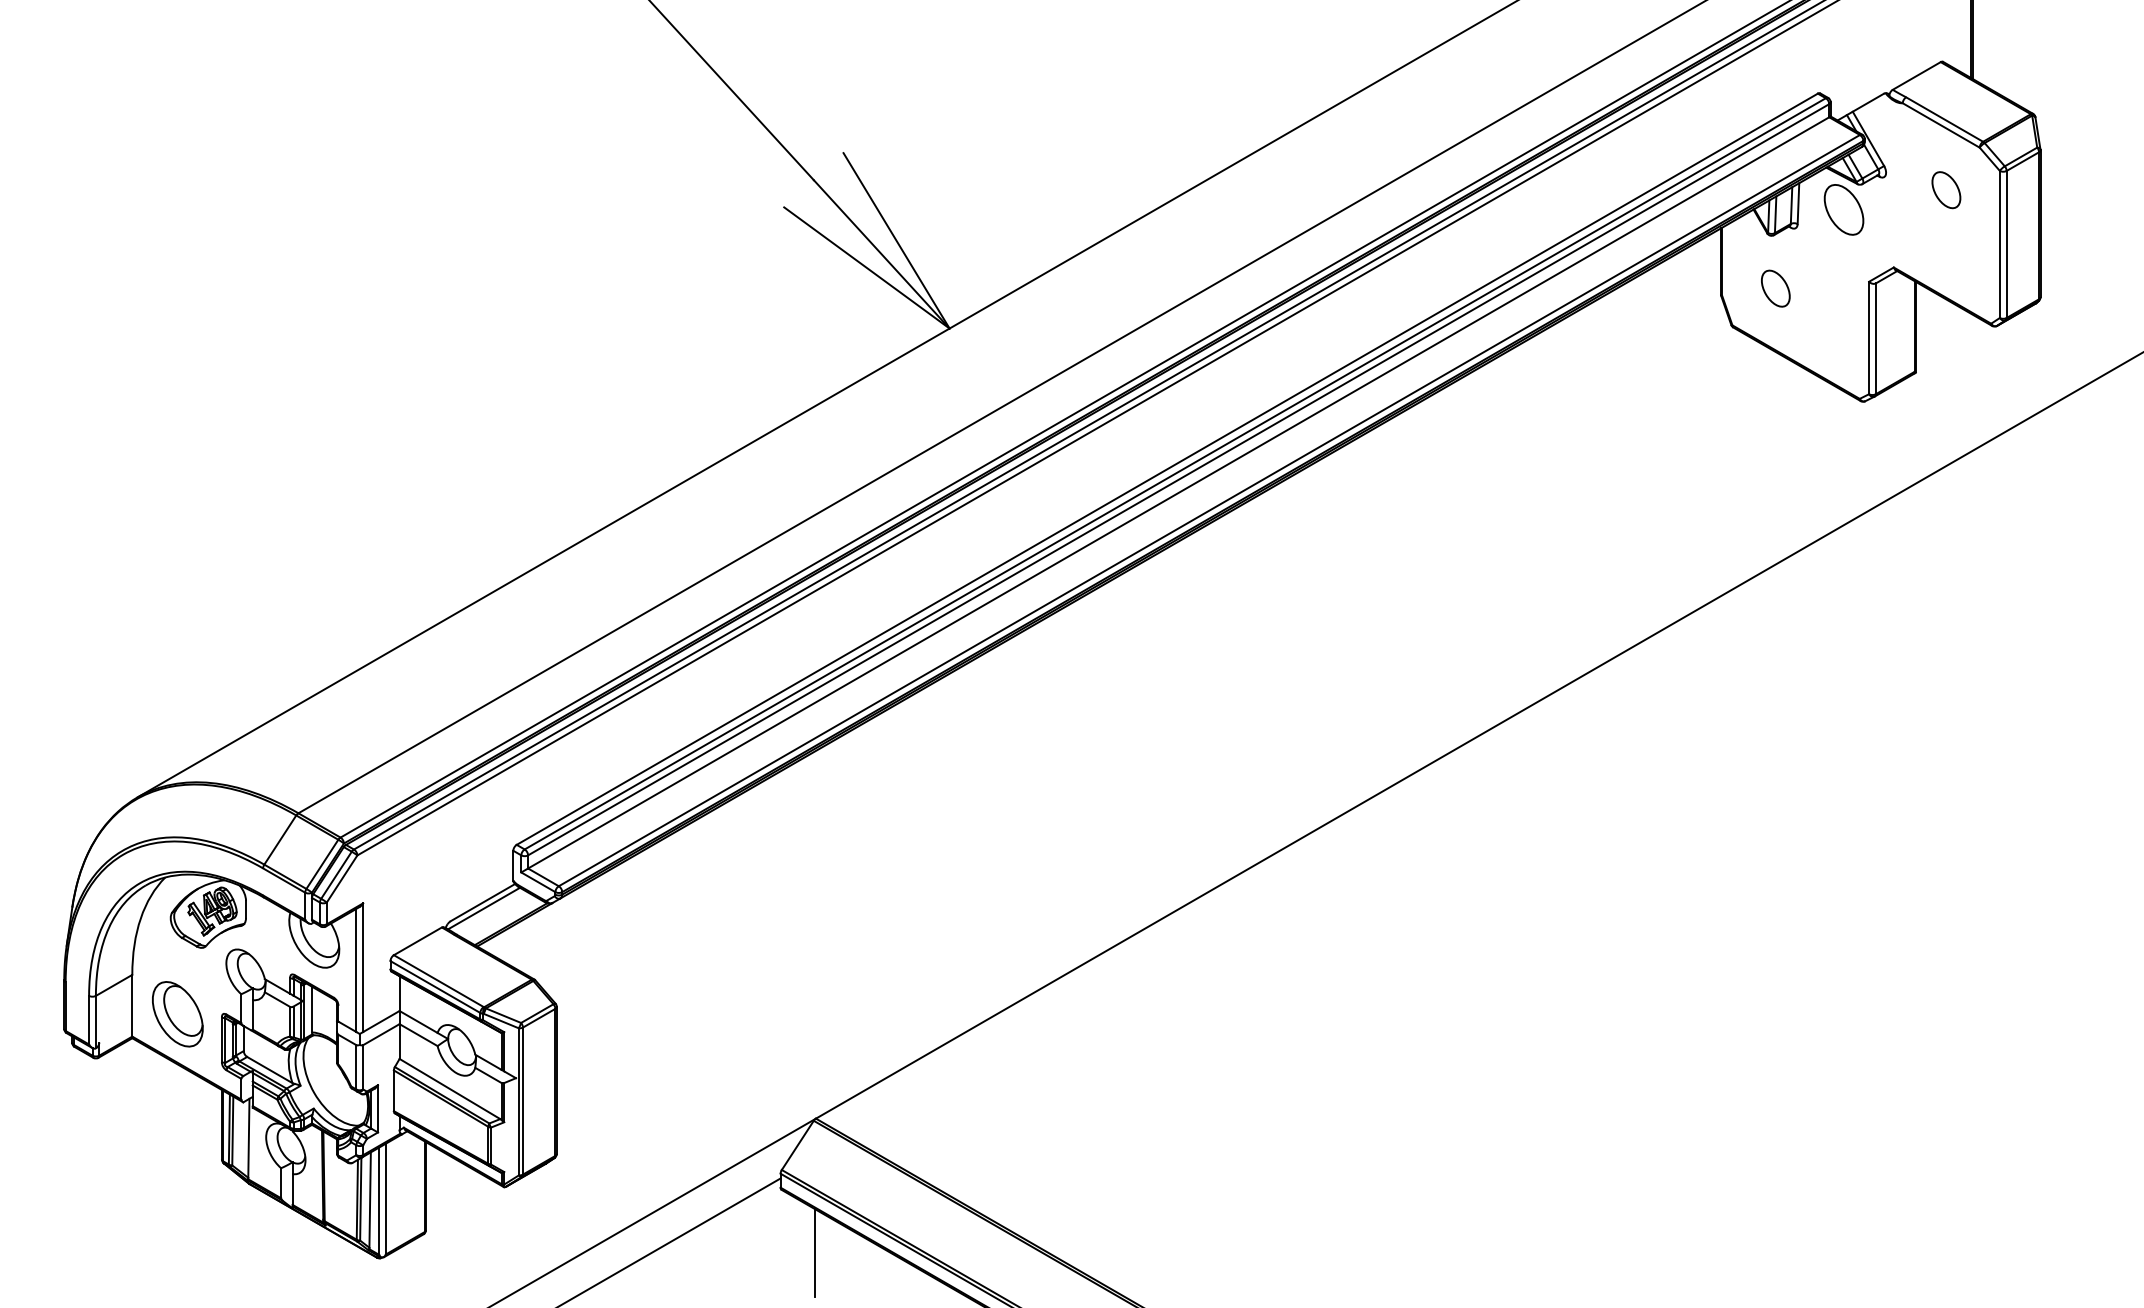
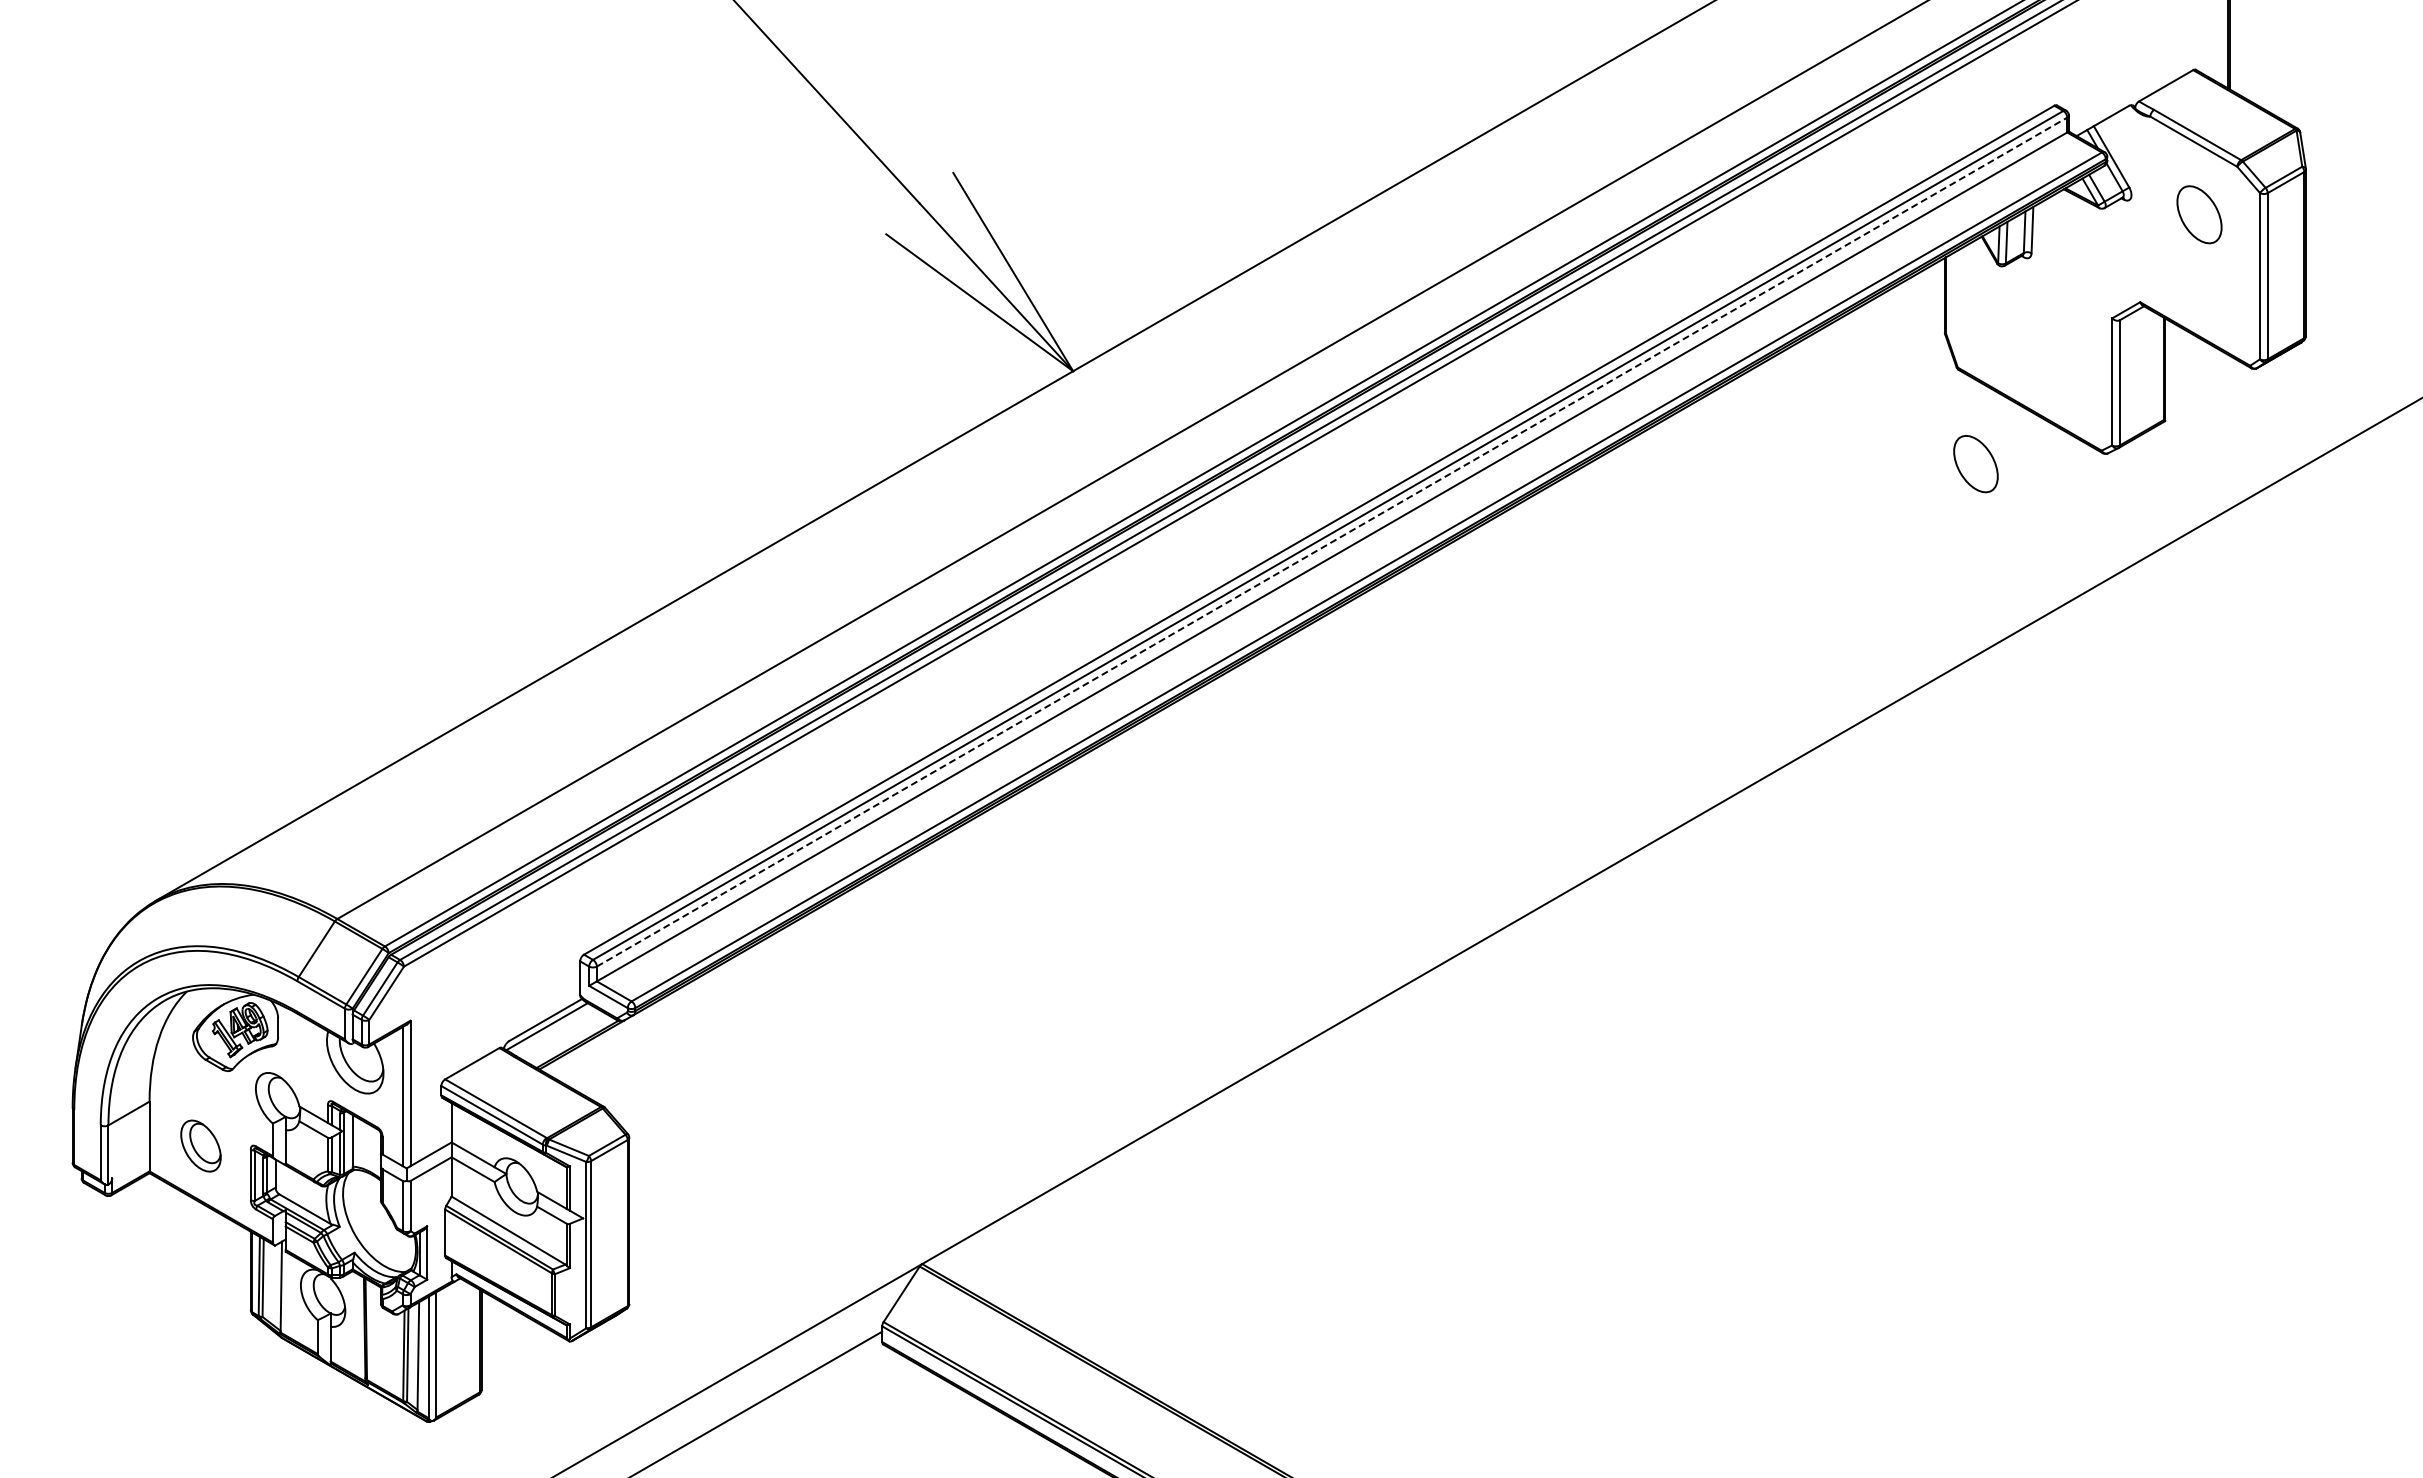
part: (1946, 189) -> (2199, 214), size x1.4
part: (1843, 210) -> (1975, 464), moved
part: (1775, 288) -> (2006, 325), removed
line: (1179, 480) -> (1332, 542), solid -> dashed
part: (177, 1013) -> (200, 1145), size x0.7
line: (814, 1252) -> (920, 1415), removed

